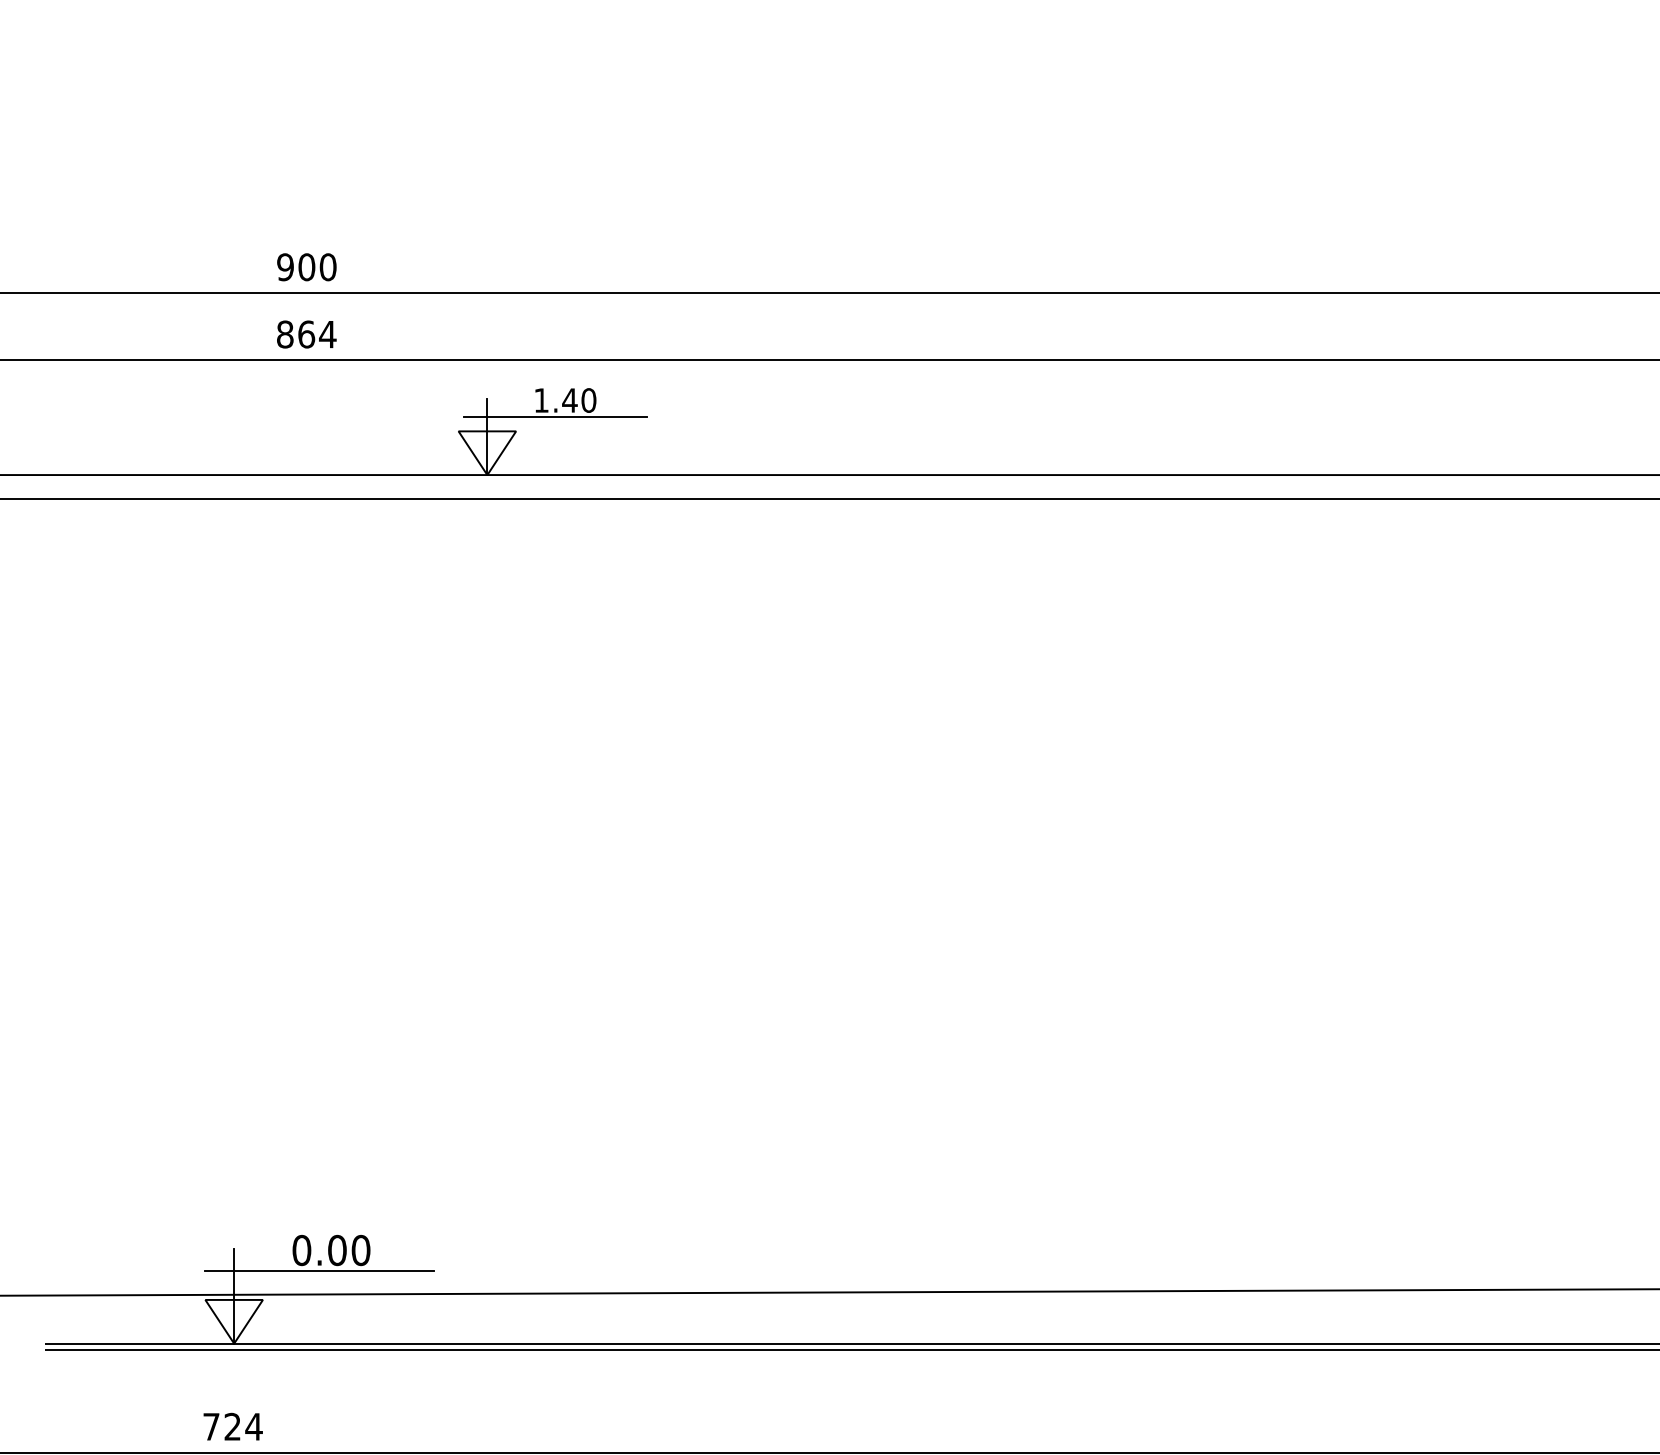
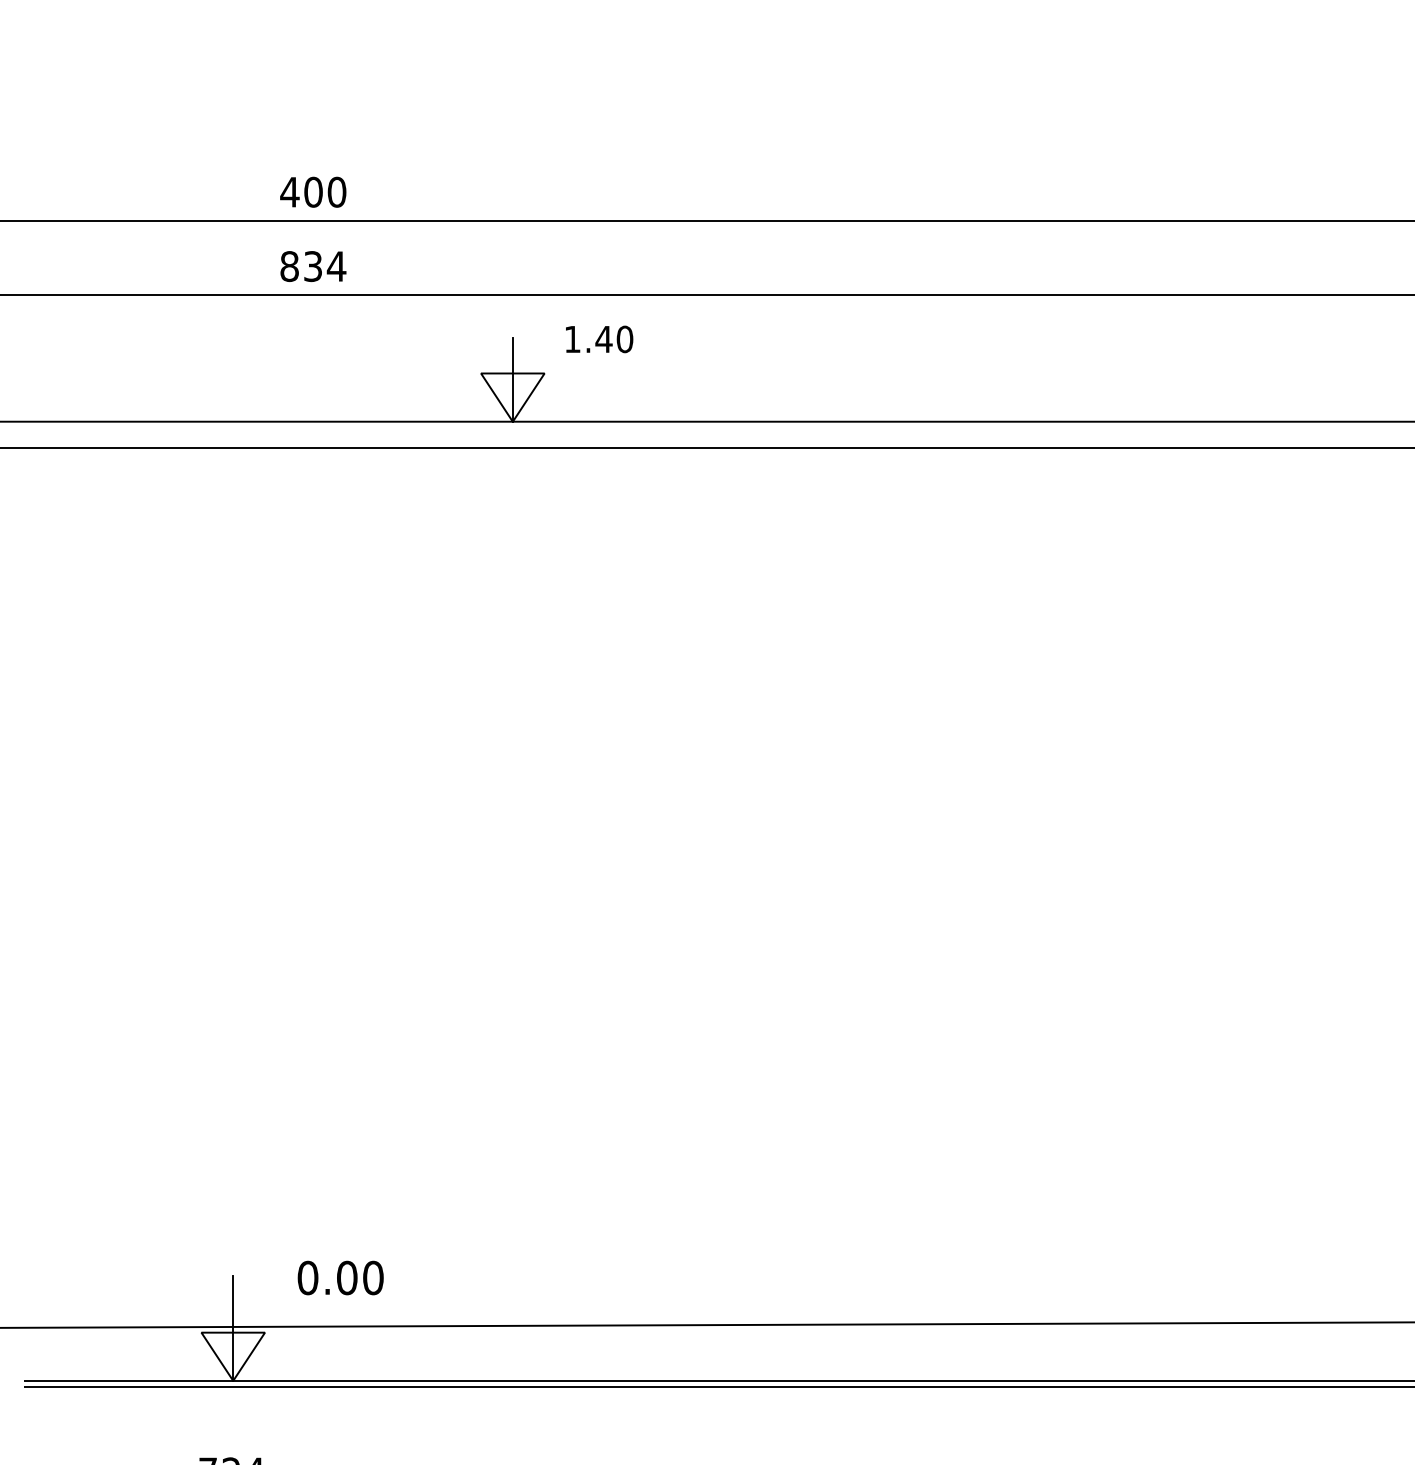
text: (285, 267) -> (289, 192), 900 -> 400
text: (306, 334) -> (313, 266), 864 -> 834
line: (555, 417) -> (588, 358), removed
line: (319, 1271) -> (327, 1301), removed

